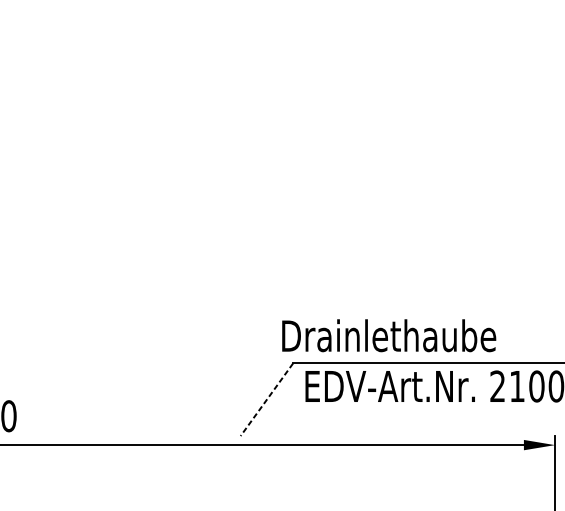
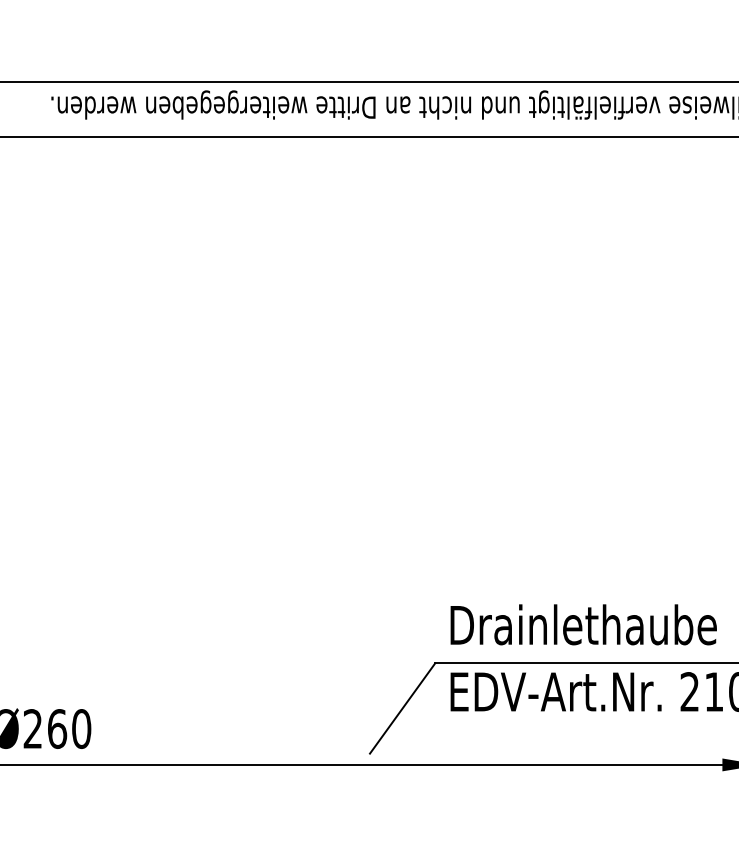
text: (388, 335) -> (583, 624), moved
line: (266, 399) -> (402, 708), dashed -> solid

